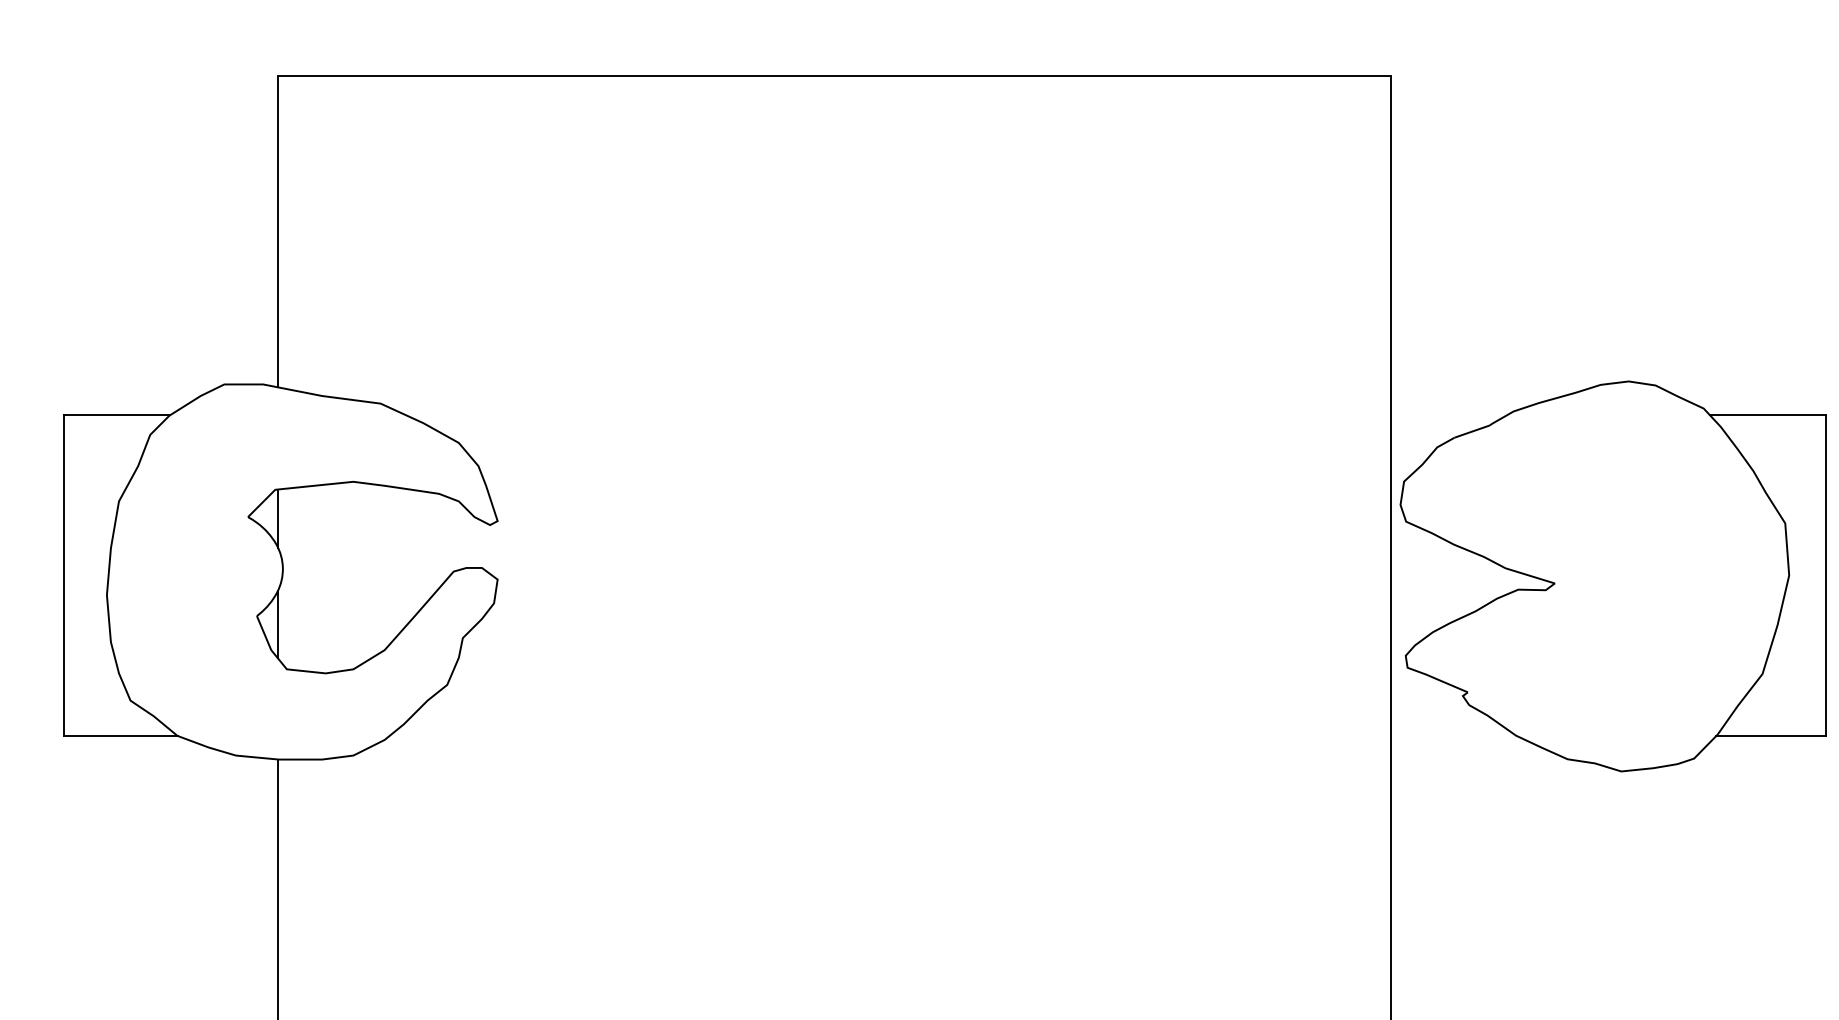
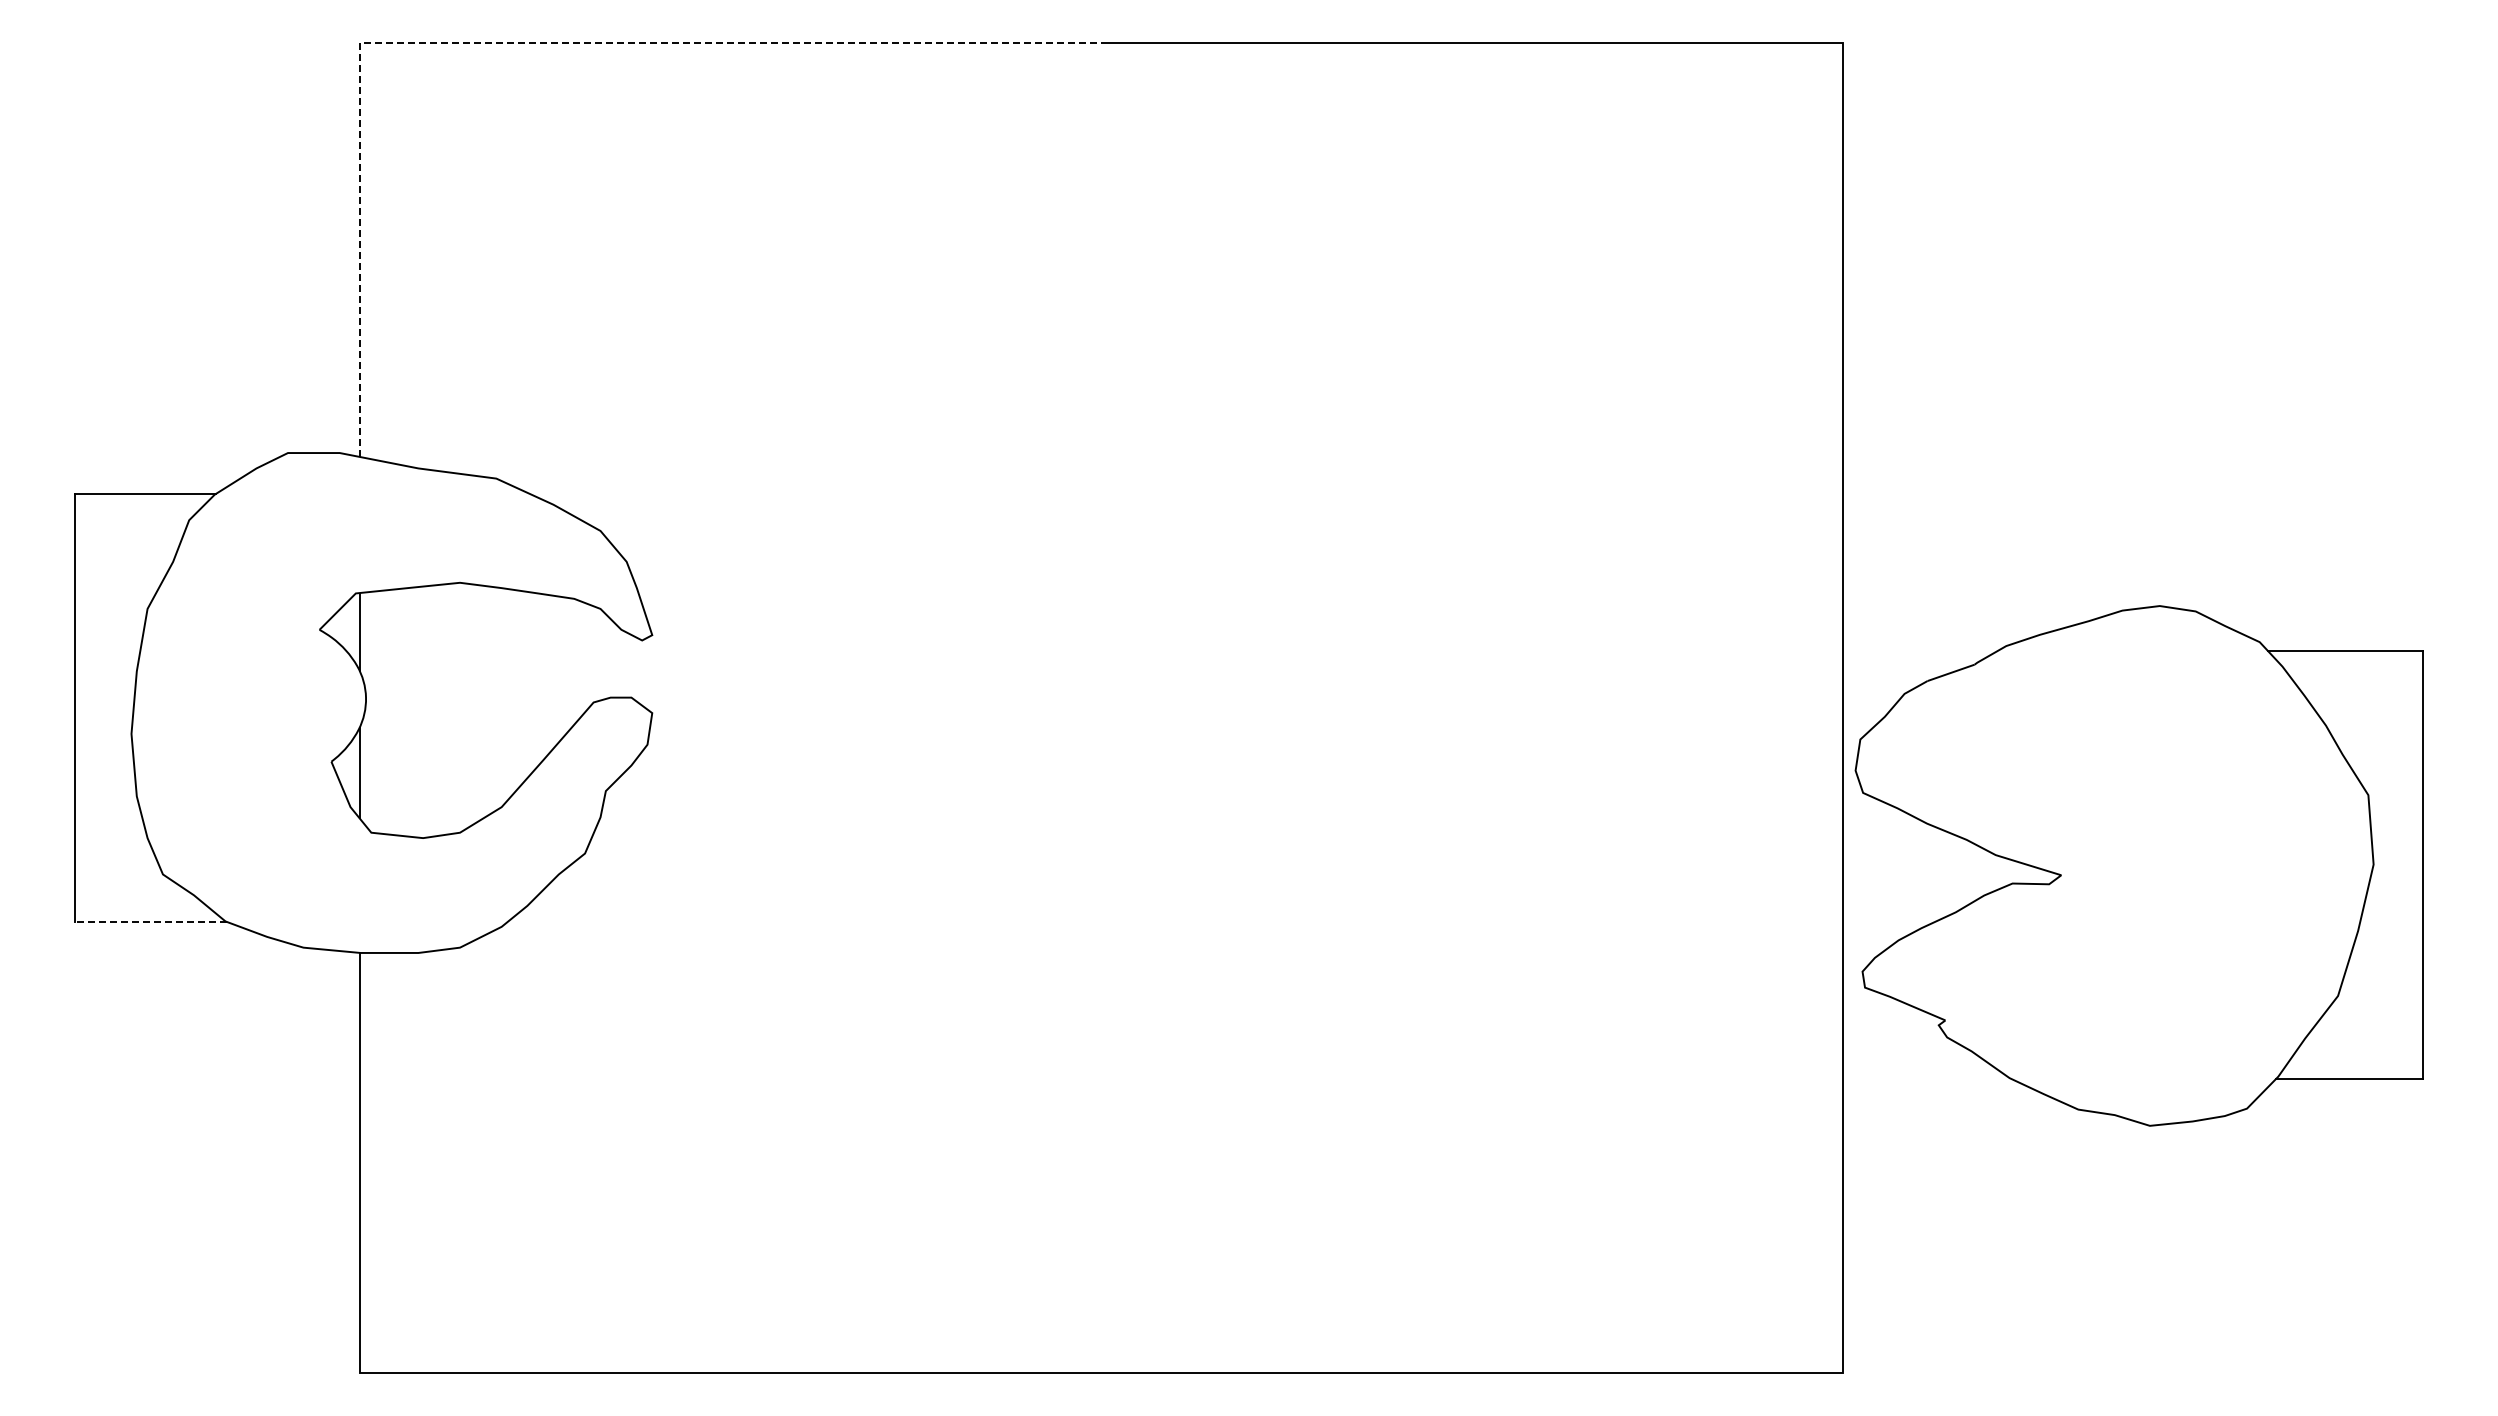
line: (401, 76) -> (523, 42), solid -> dashed
part: (1612, 576) -> (2138, 865), moved
line: (121, 735) -> (150, 921), solid -> dashed

